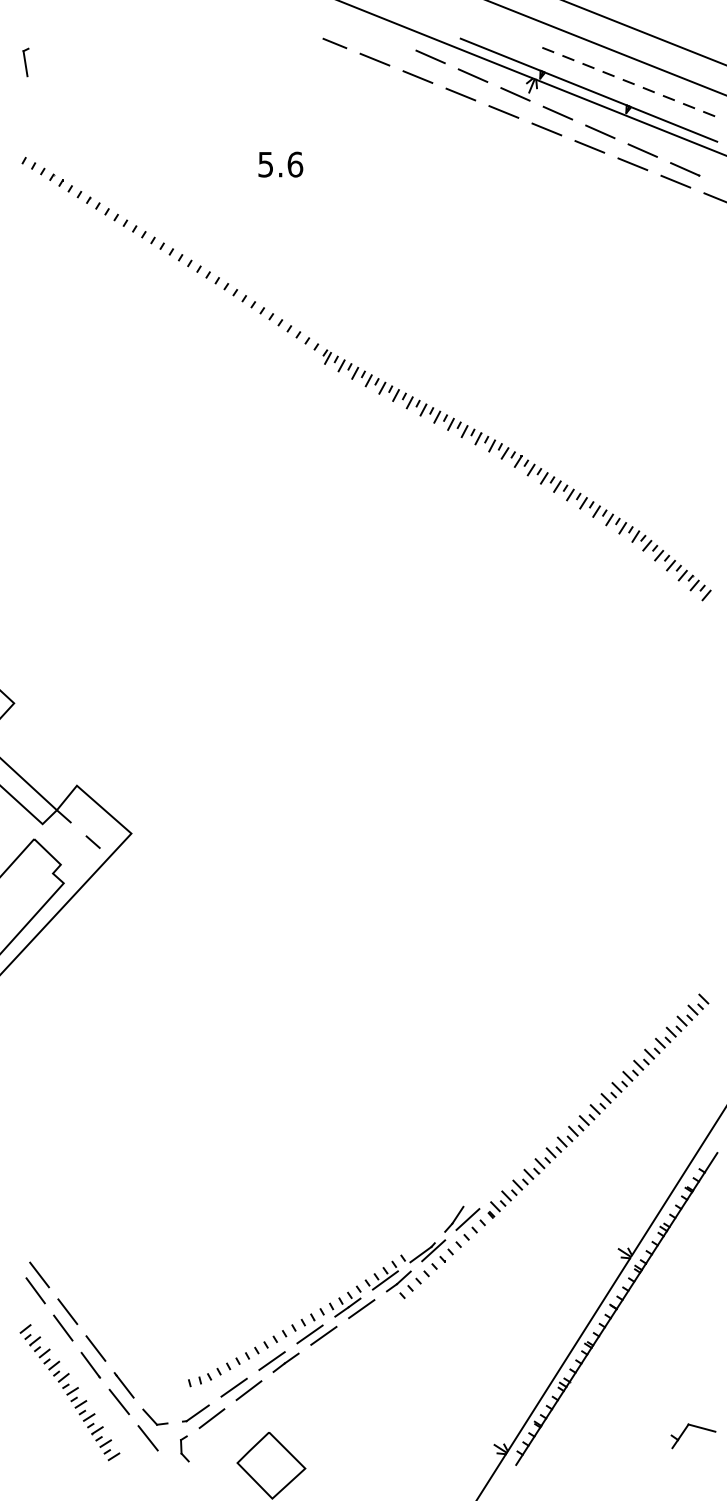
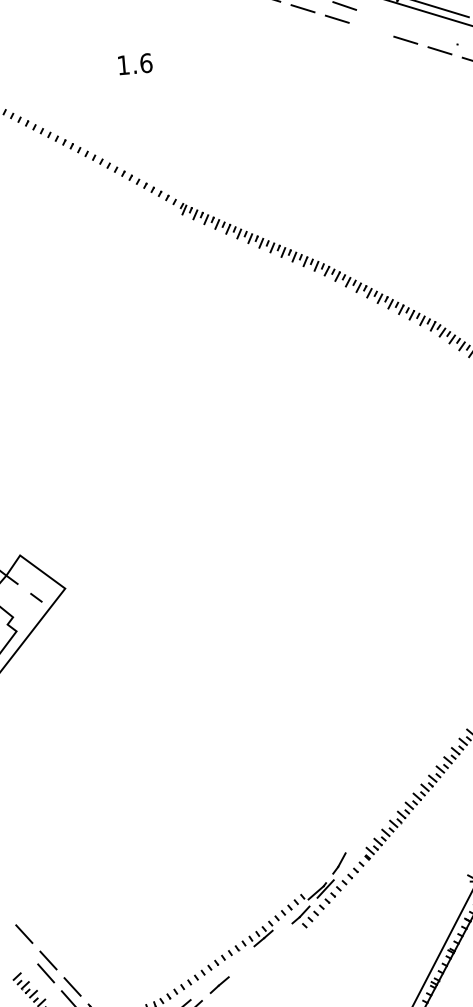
line: (600, 131) -> (378, 17), removed
line: (589, 146) -> (371, 29), removed
line: (642, 150) -> (412, 29), removed
text: (265, 164) -> (123, 65), 5.6 -> 1.6
line: (685, 169) -> (446, 40), removed
line: (467, 1219) -> (349, 862), removed
line: (384, 1280) -> (289, 915), removed
line: (35, 1290) -> (22, 946), removed
line: (361, 1309) -> (274, 939), removed
line: (309, 1334) -> (235, 961), removed
line: (323, 1335) -> (246, 961), removed
line: (271, 1360) -> (208, 984), removed

